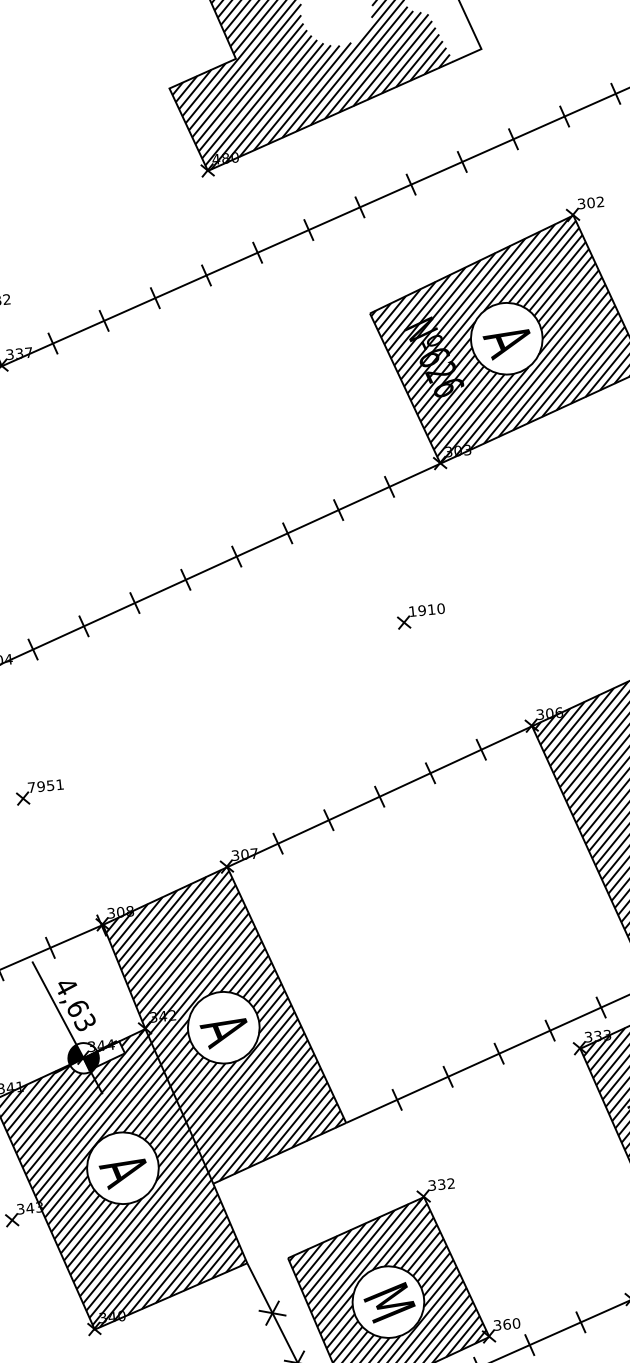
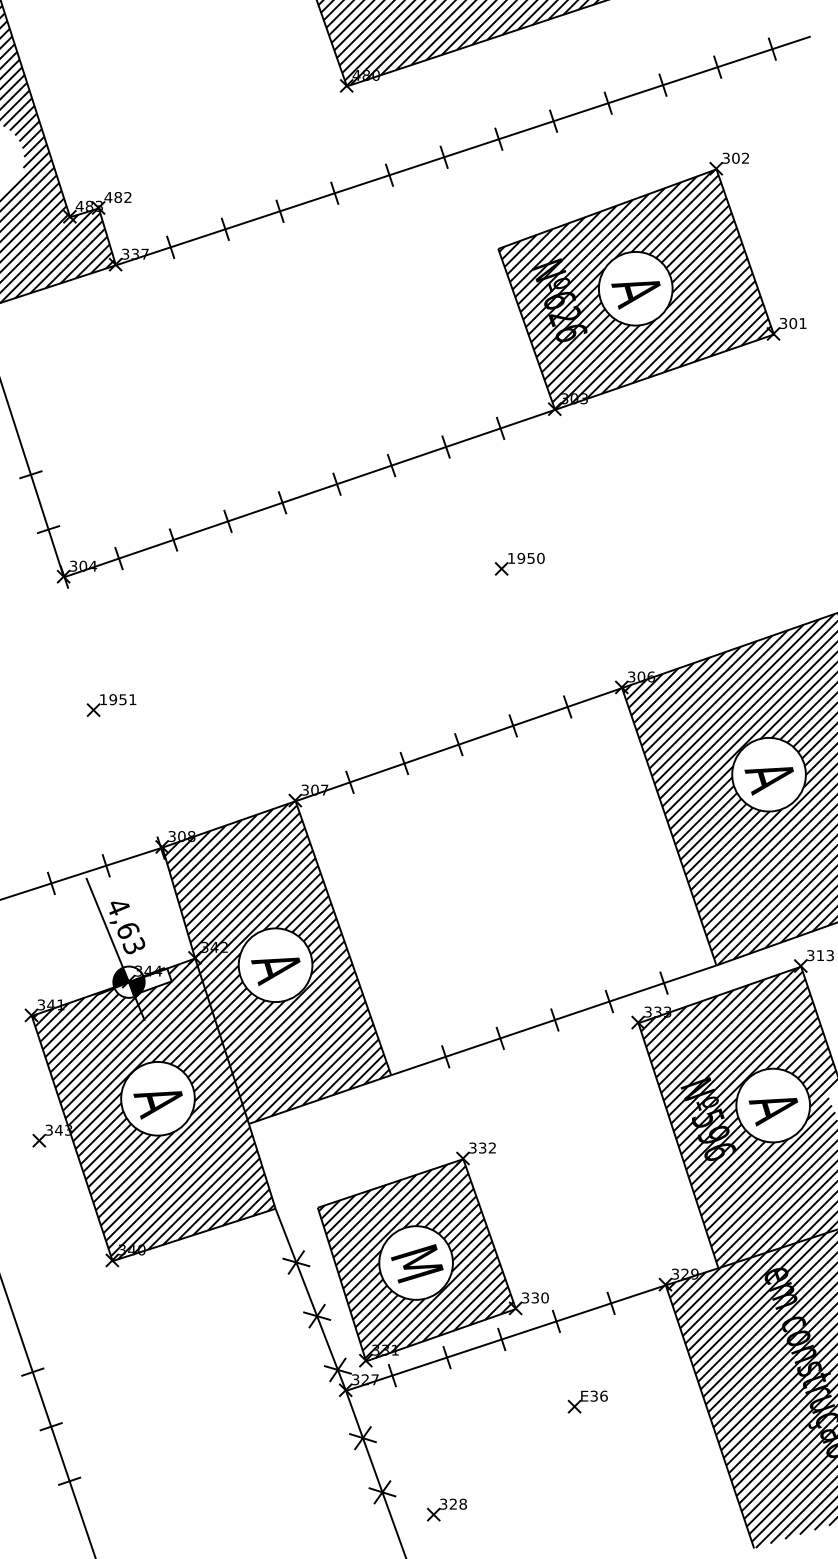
text: (431, 609) -> (530, 558), 1910 -> 1950
text: (31, 787) -> (103, 699), 7951 -> 1951
text: (507, 1323) -> (535, 1297), 360 -> 330

